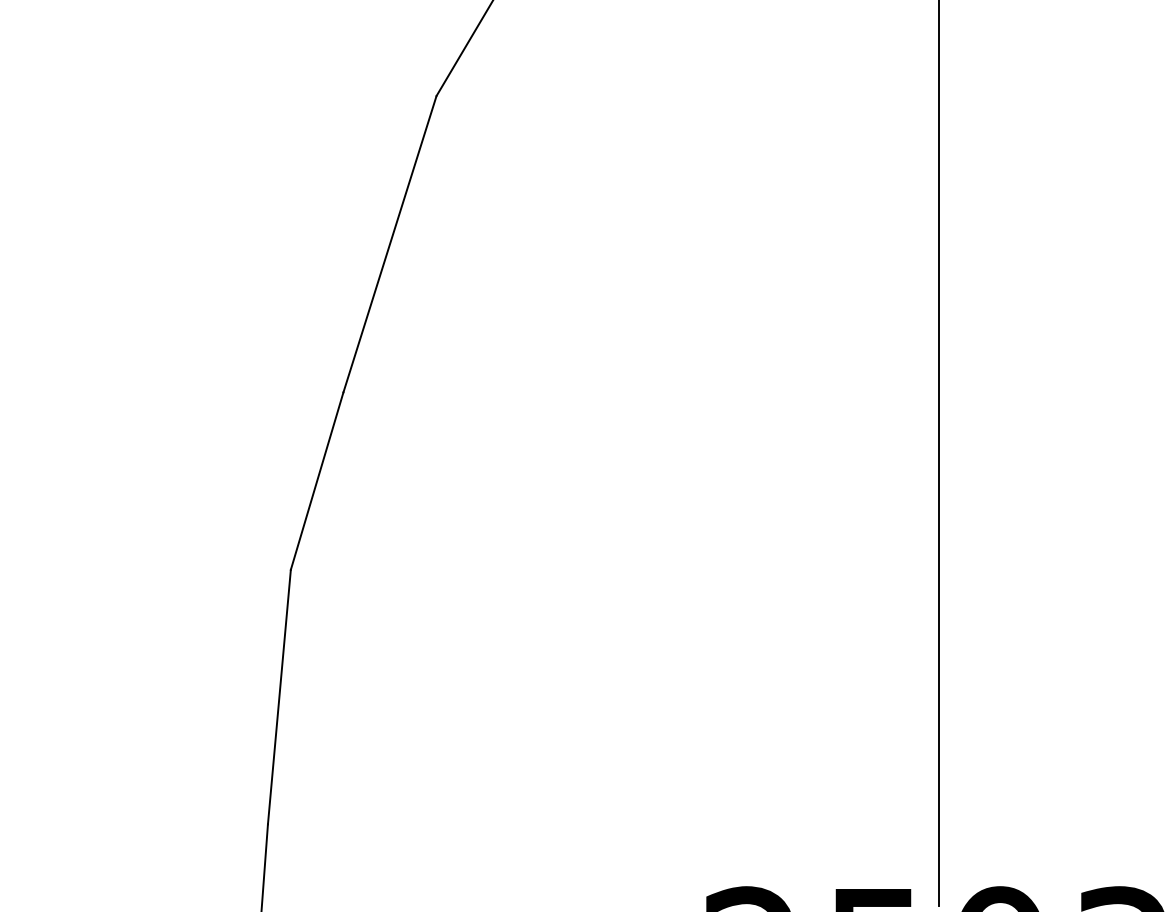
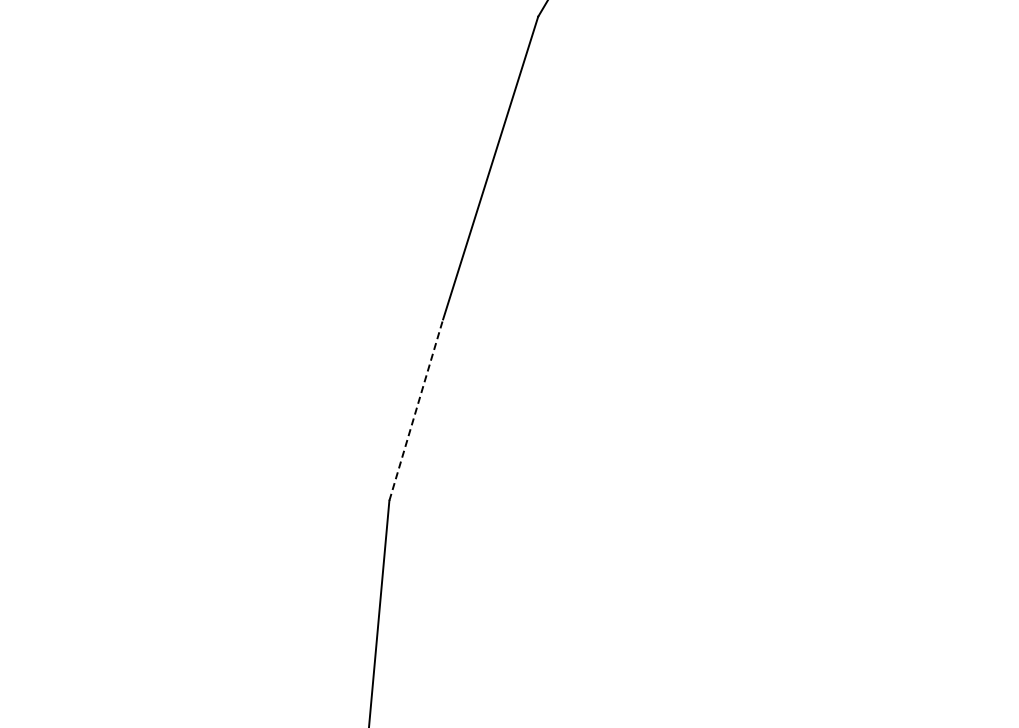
line: (317, 481) -> (416, 410), solid -> dashed

